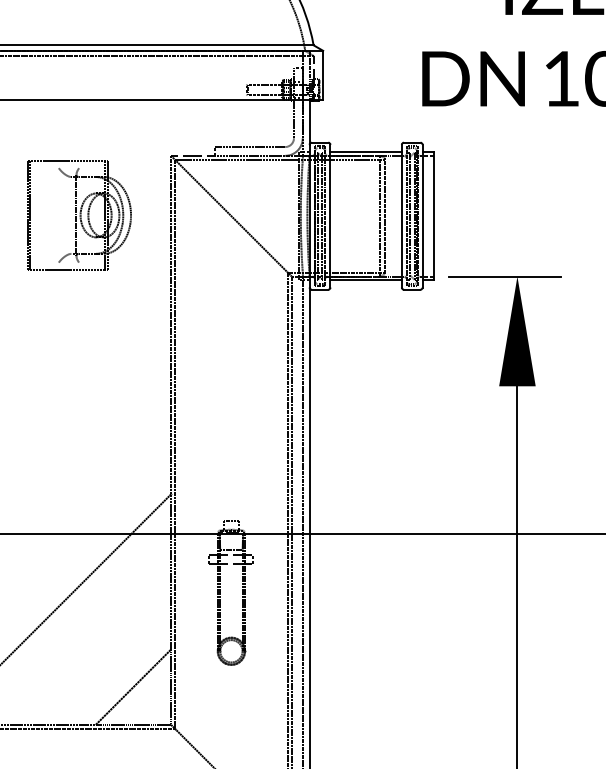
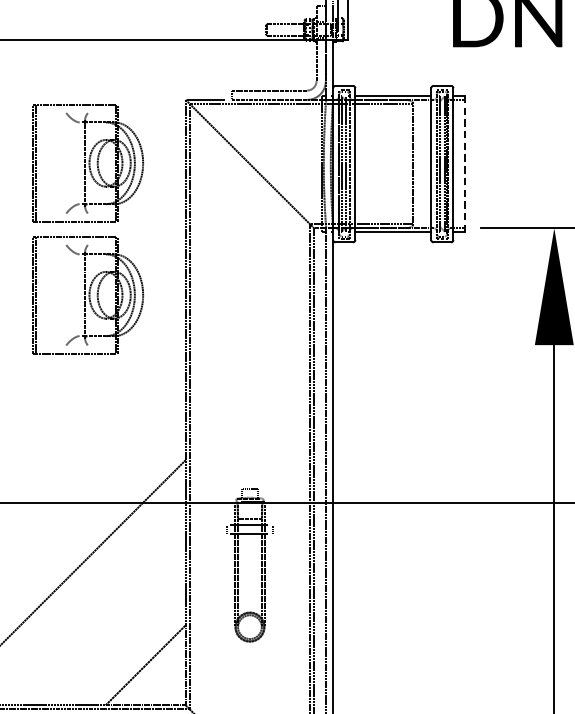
line: (379, 215) -> (407, 163), removed
line: (433, 216) -> (464, 164), solid -> dashed
part: (79, 339) -> (88, 295), added

